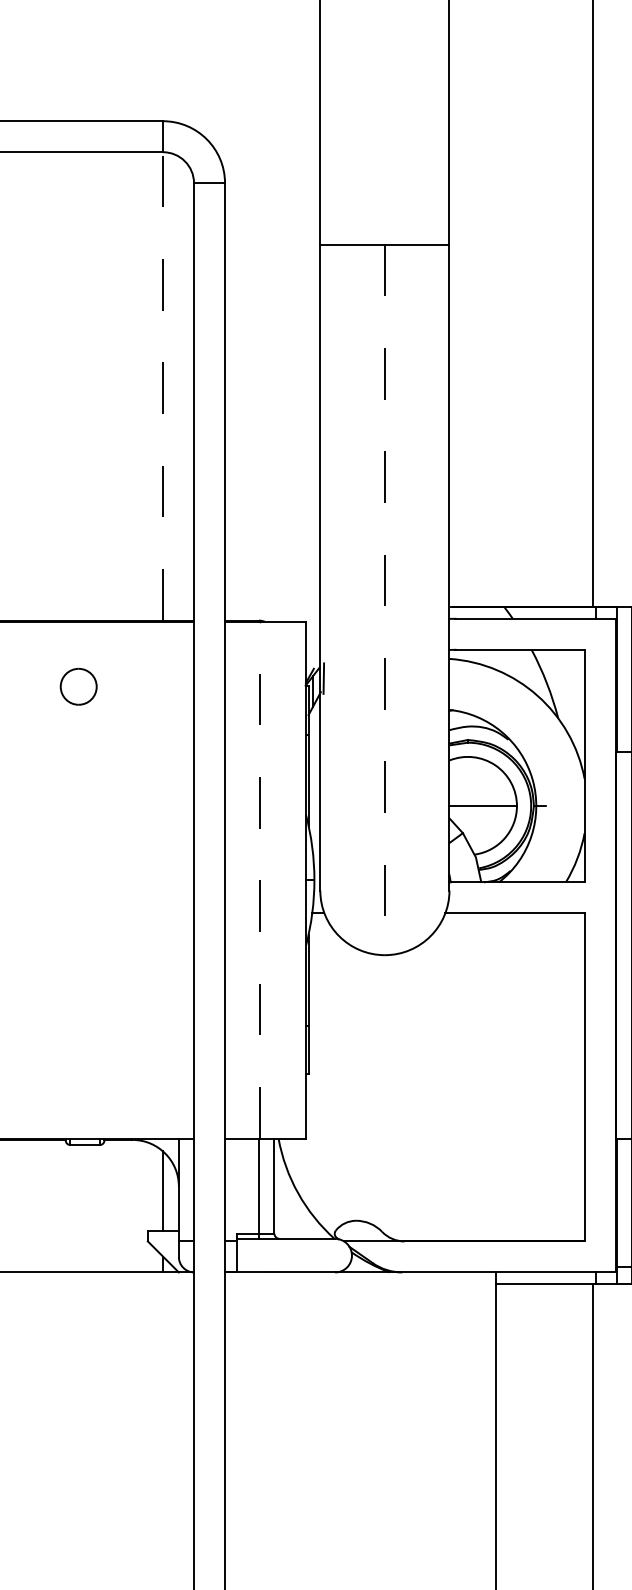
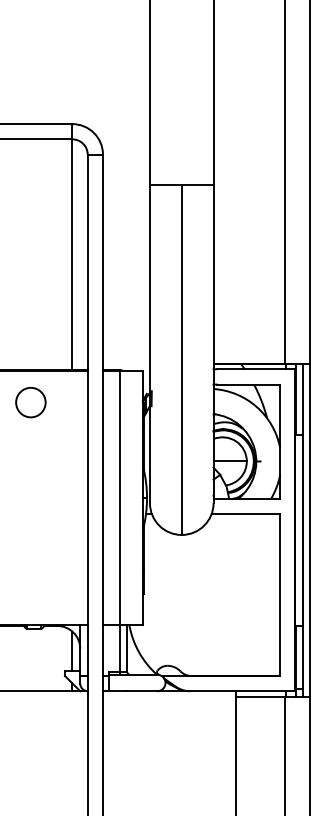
line: (163, 385) -> (72, 254), dashed -> solid
line: (384, 601) -> (181, 360), dashed -> solid
part: (77, 686) -> (30, 402), size x1.67
line: (258, 879) -> (119, 497), dashed -> solid

